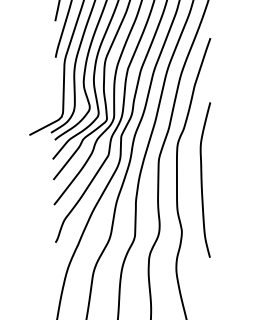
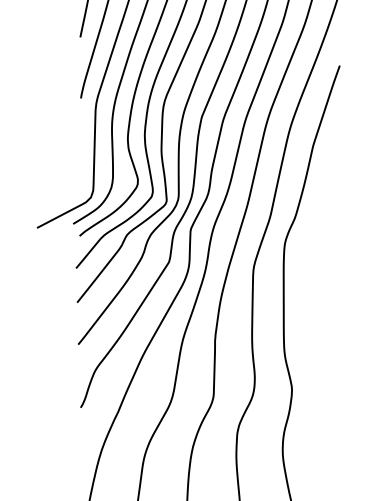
curve: (202, 179) -> (326, 302), removed

